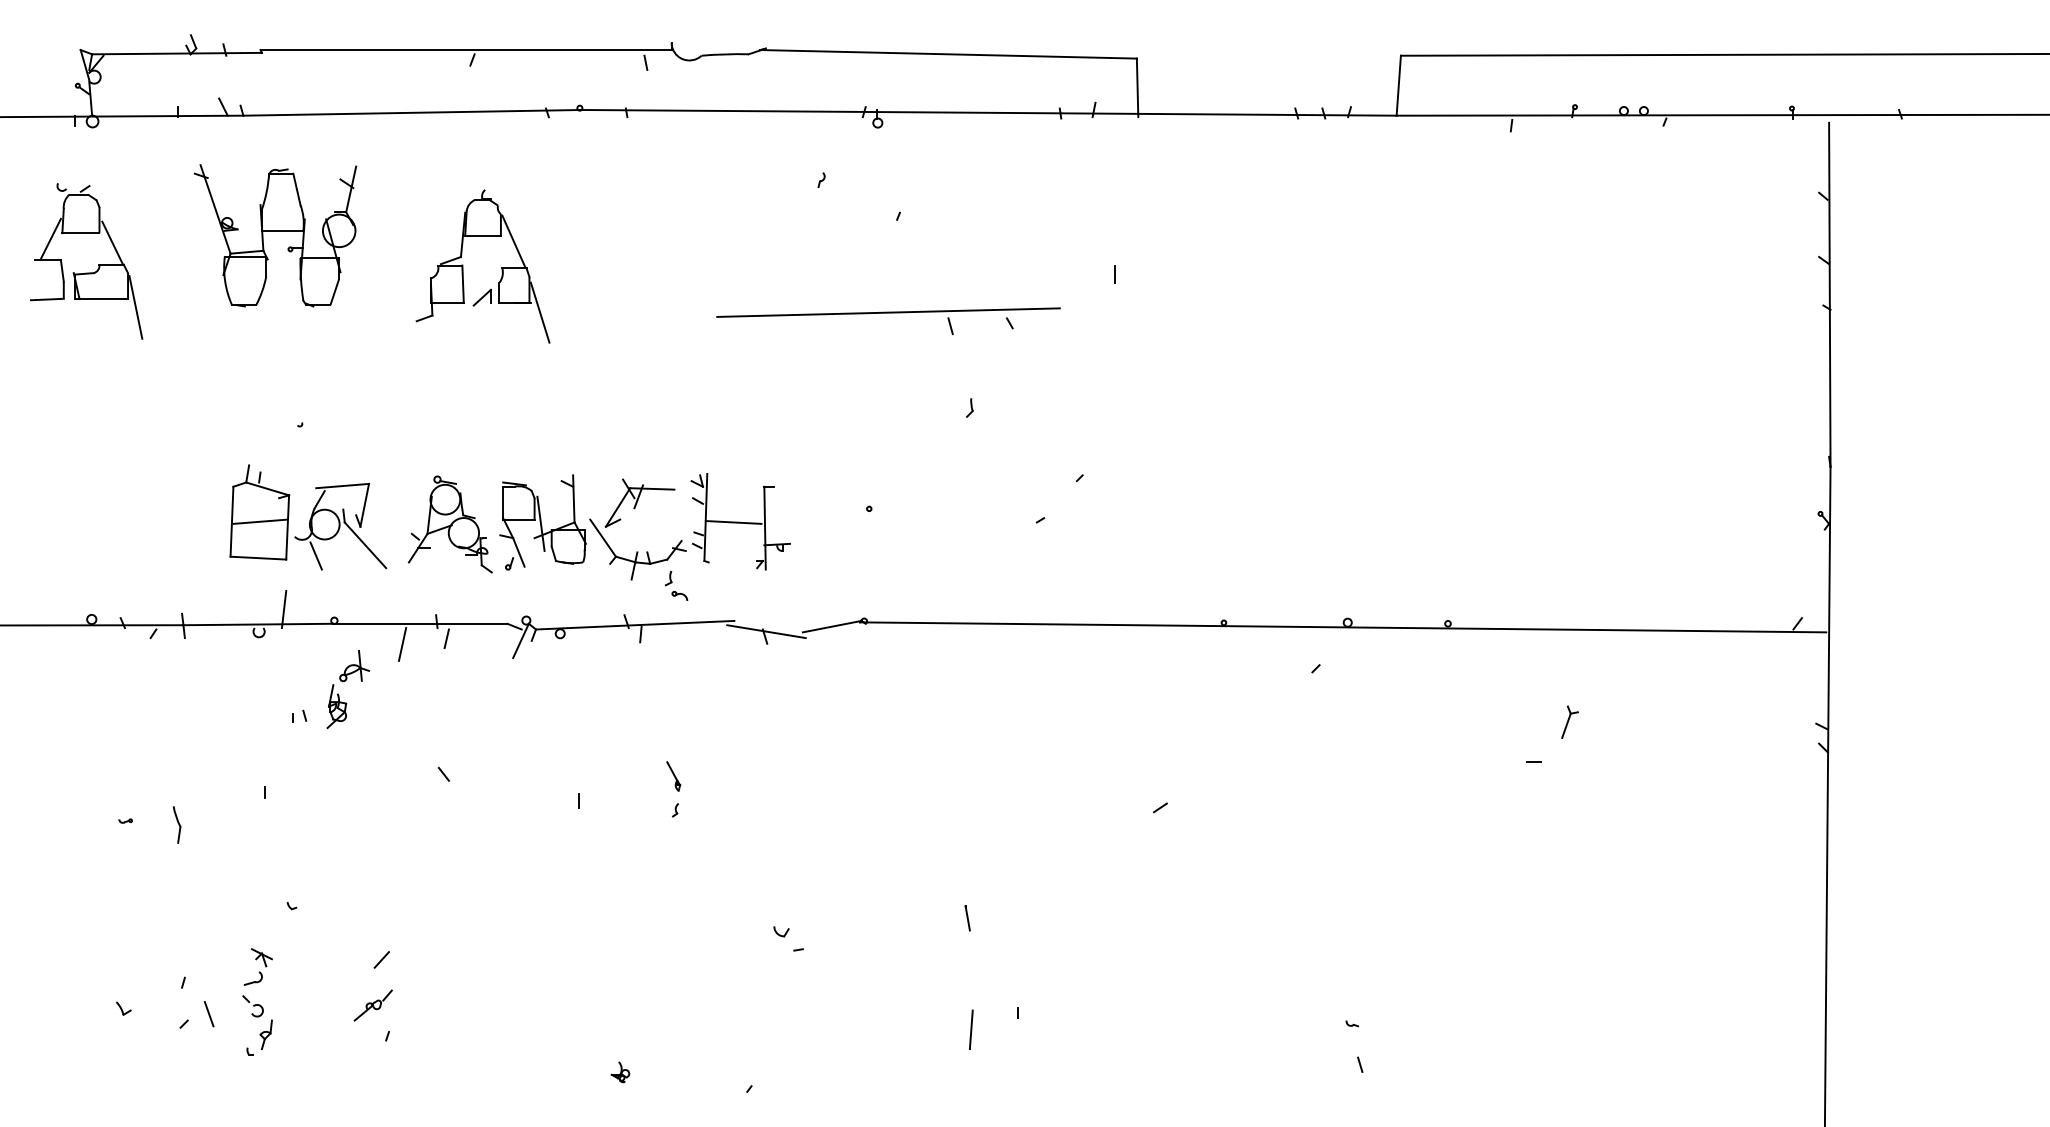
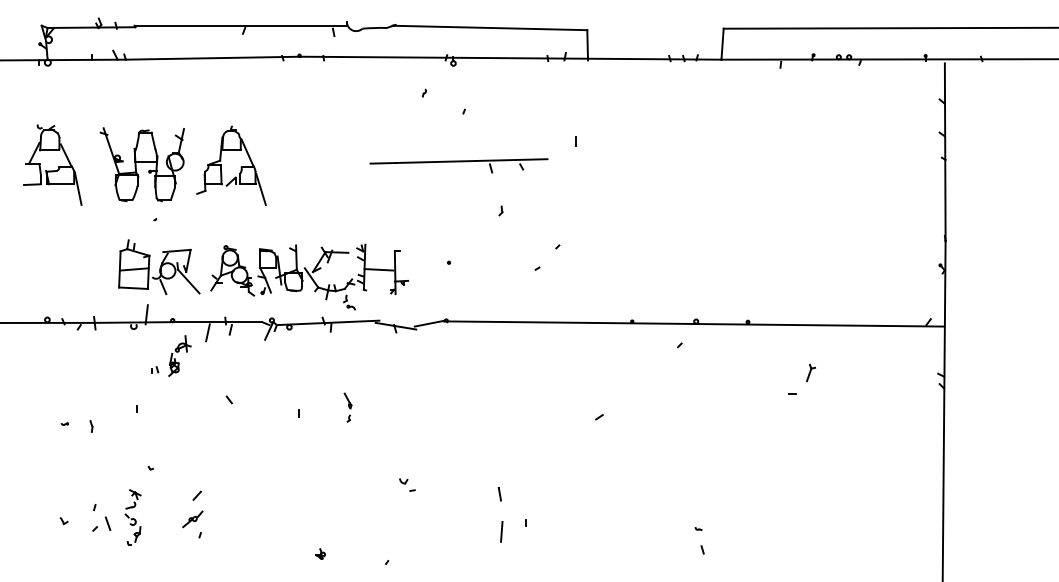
part: (273, 235) -> (141, 164), moved
part: (86, 260) -> (52, 164), moved
part: (500, 270) -> (240, 167), moved
part: (177, 825) -> (91, 426), size x0.62
line: (966, 918) -> (499, 494), moved

